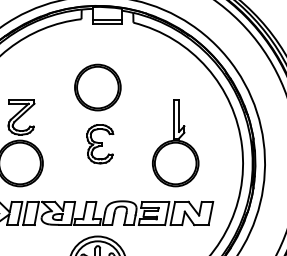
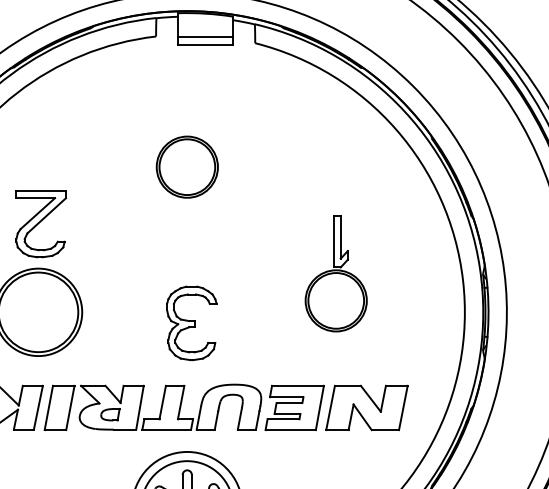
part: (97, 87) -> (186, 167), size x0.7
part: (175, 143) -> (335, 274), size x0.7
part: (100, 144) -> (192, 323), moved

